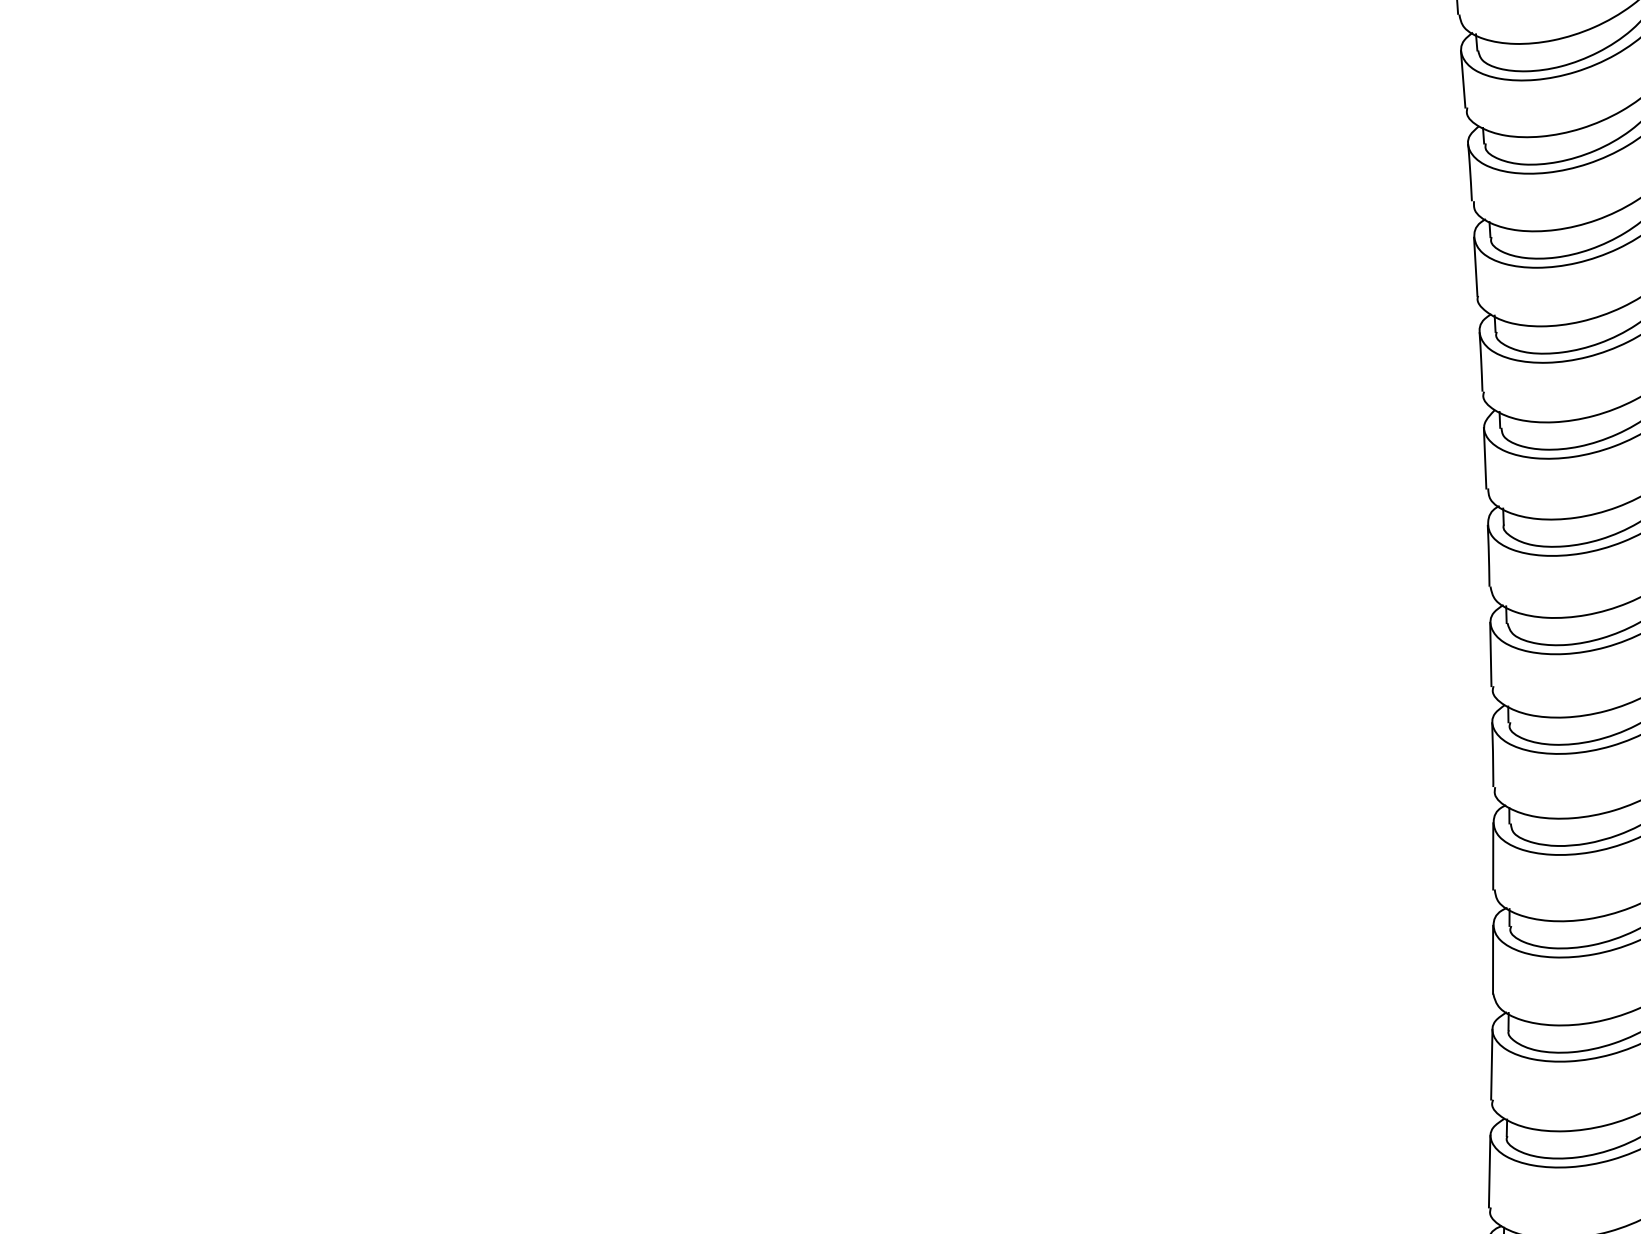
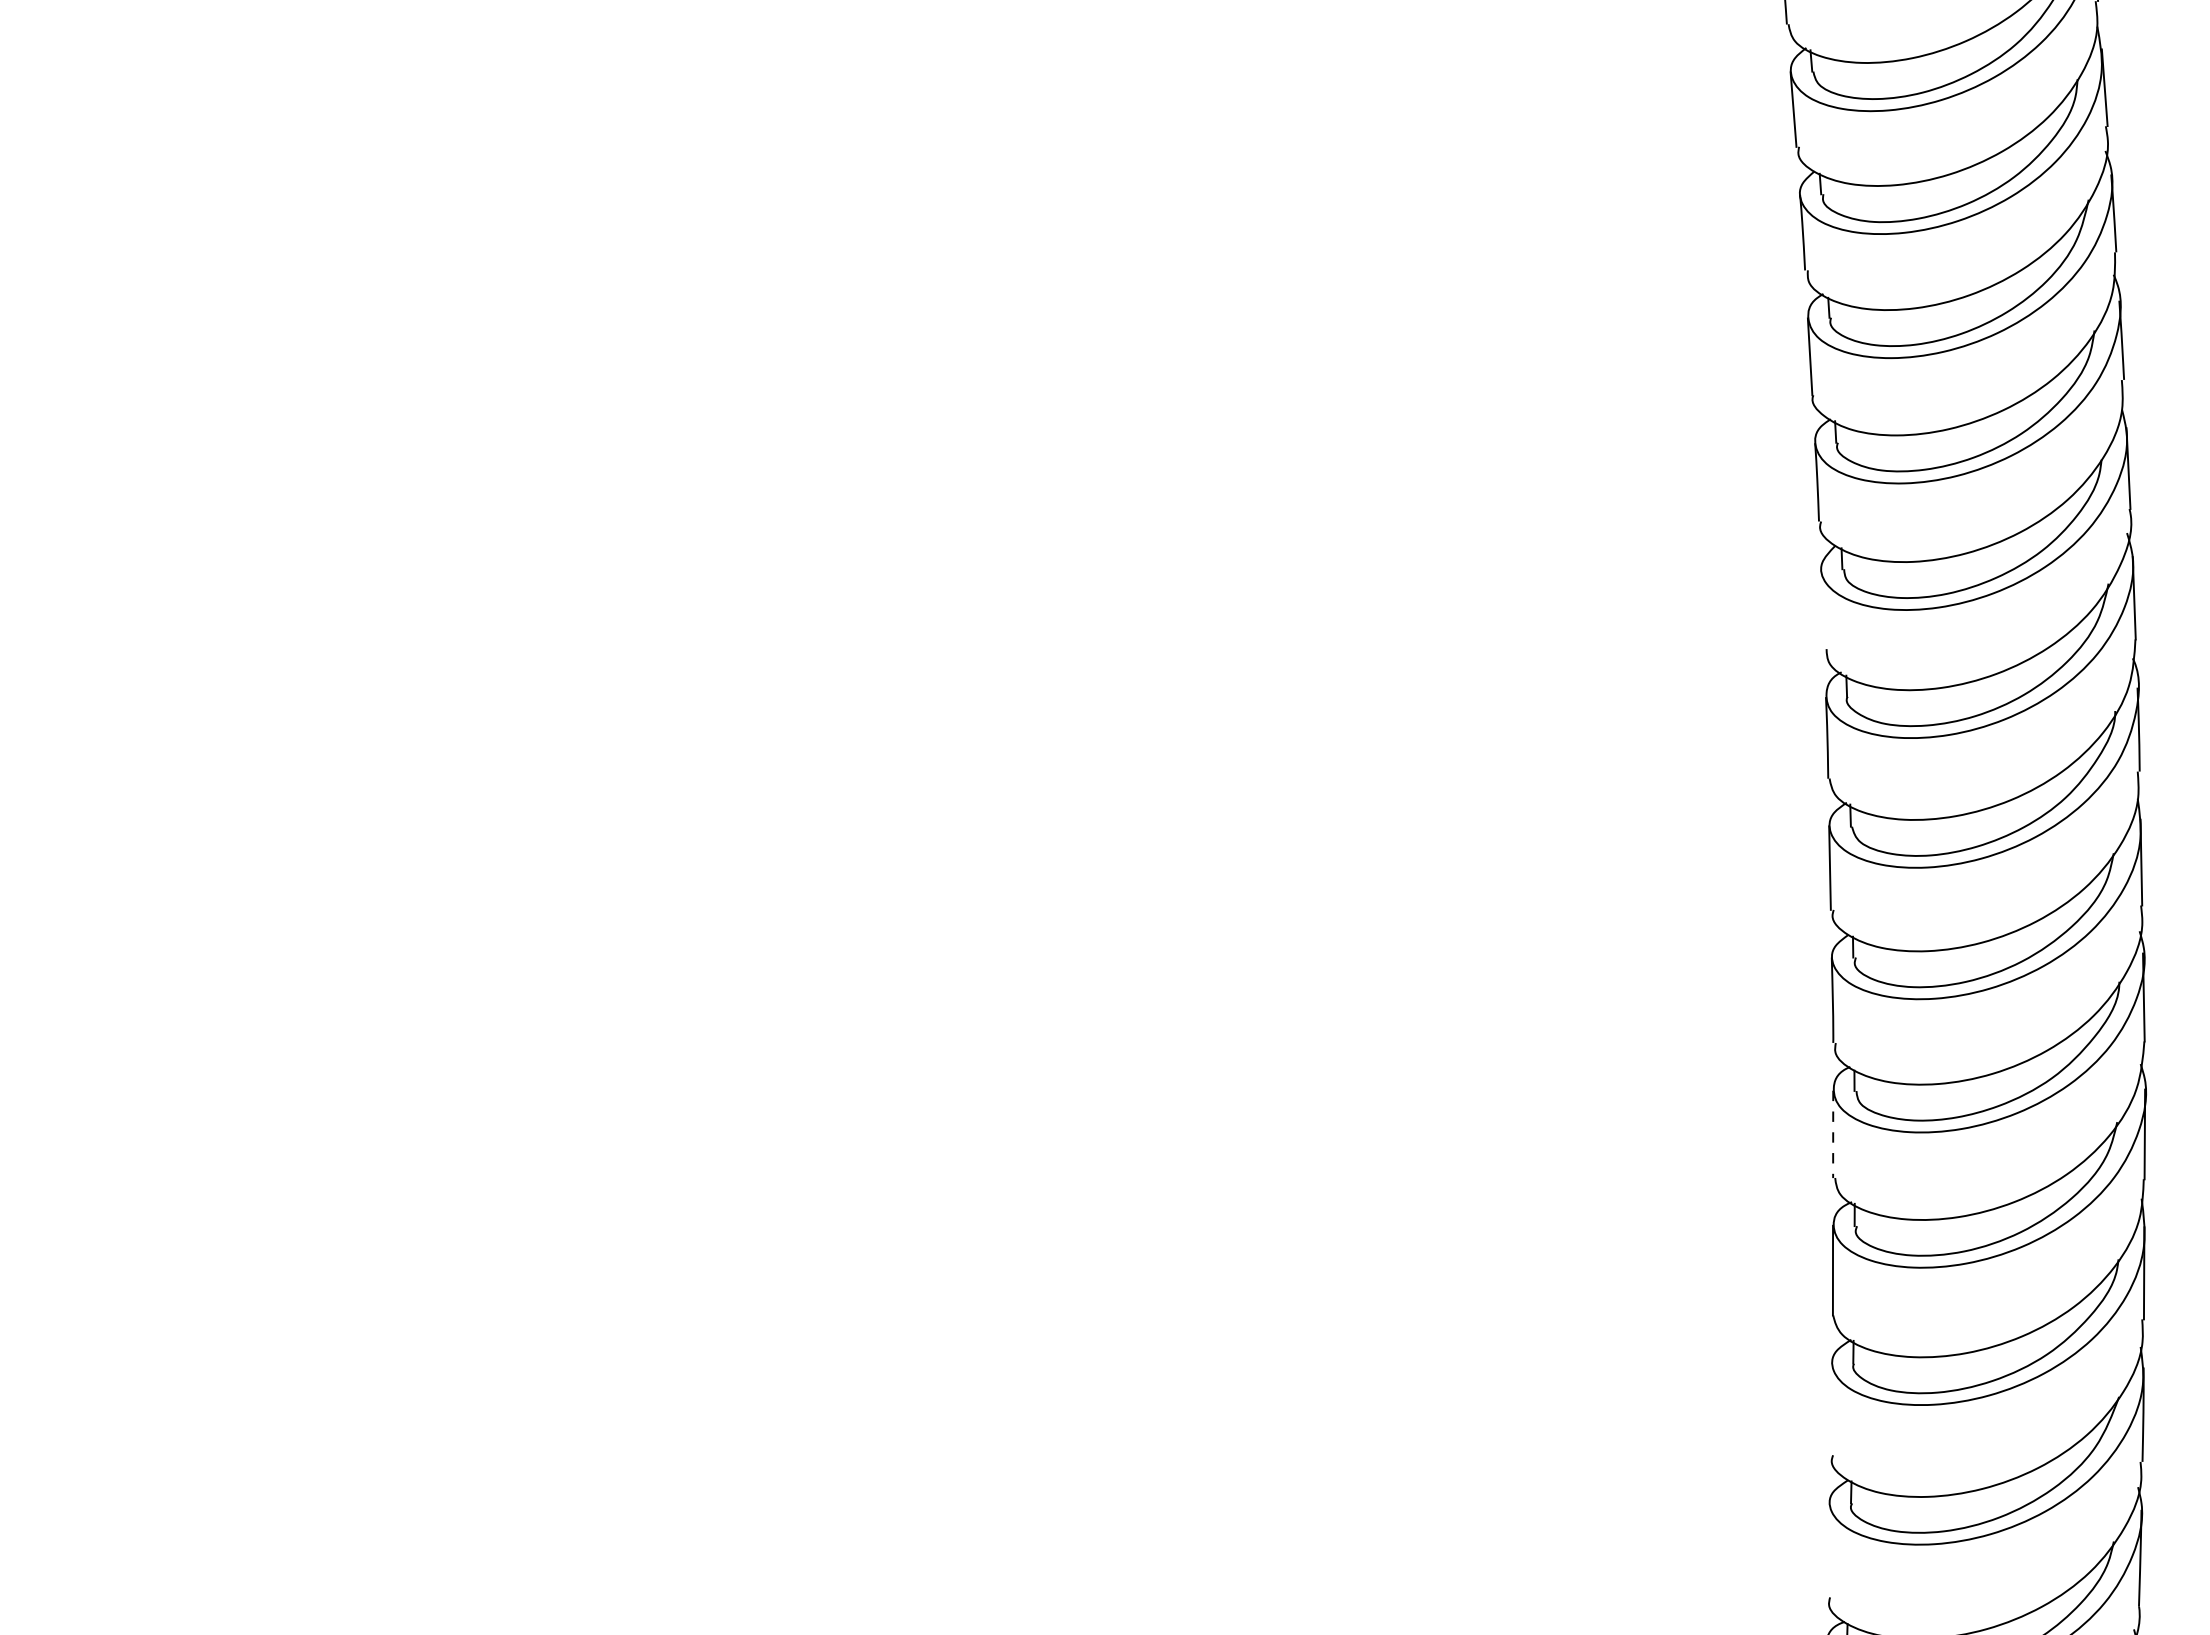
line: (1485, 458) -> (1822, 609), removed
line: (1493, 856) -> (1833, 1134), solid -> dashed
line: (1491, 1065) -> (1831, 1409), removed
line: (1489, 1171) -> (1828, 1549), removed

